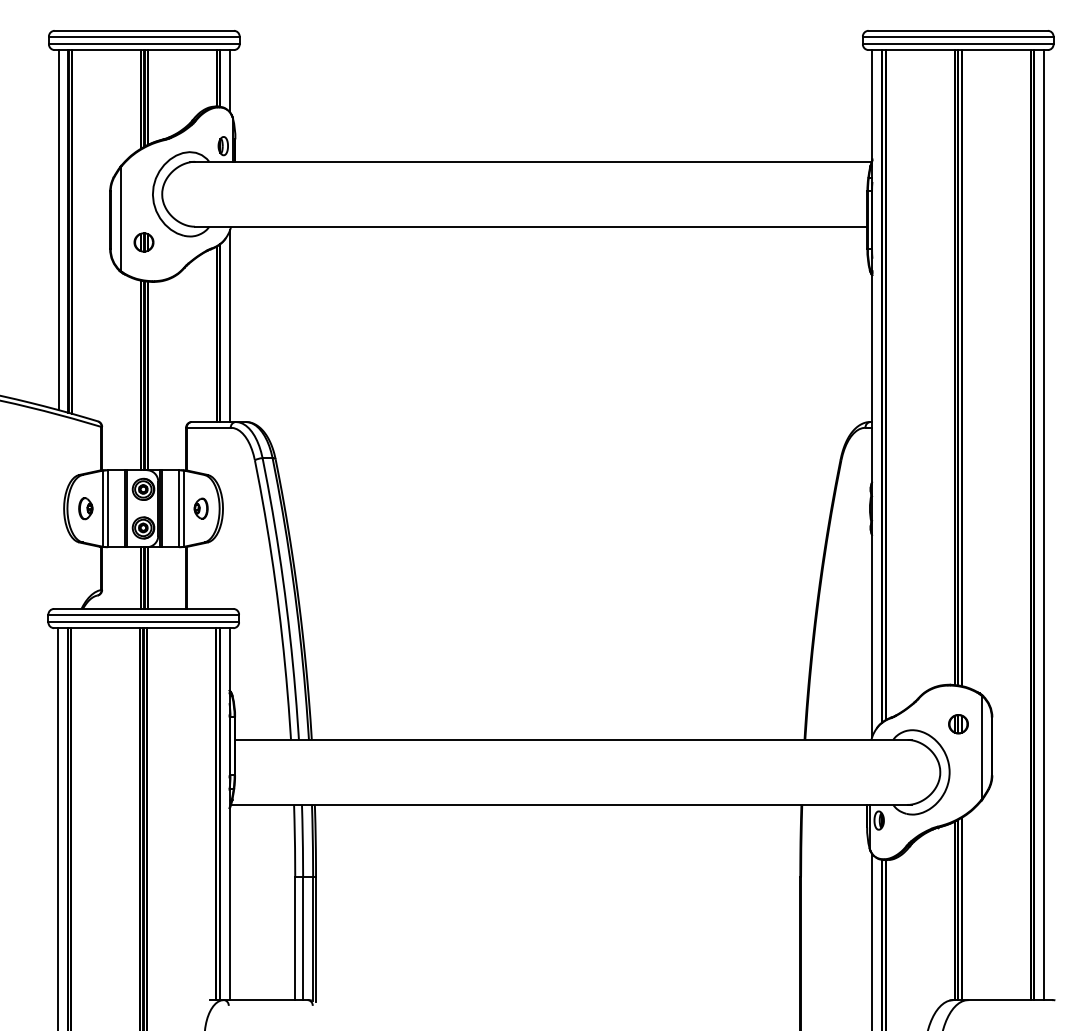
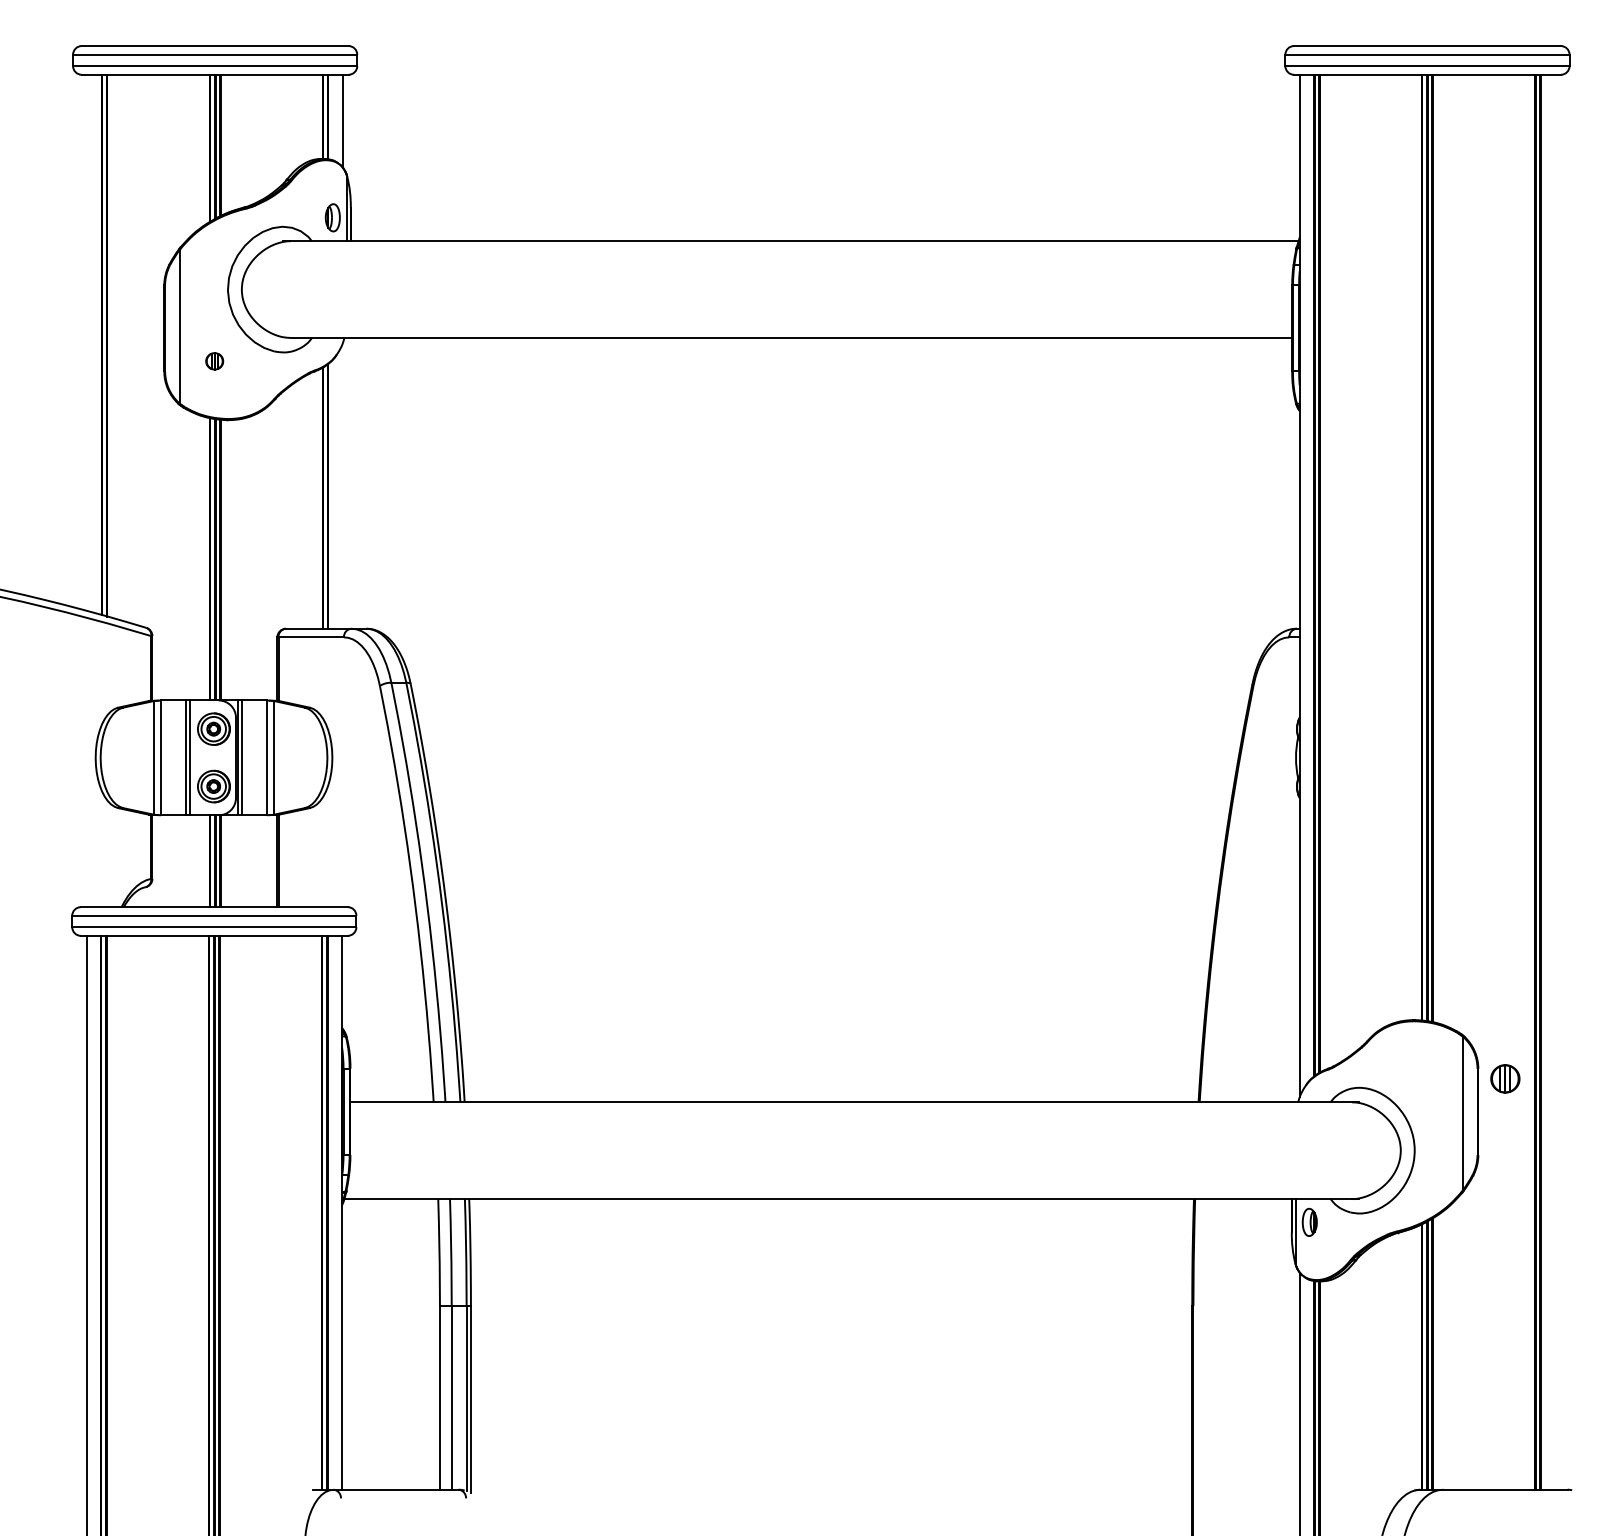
line: (58, 230) -> (87, 343), removed
part: (143, 242) -> (213, 361), size x0.6
line: (230, 326) -> (343, 486), removed
part: (85, 508) -> (127, 757), removed
part: (200, 508) -> (298, 757), removed
line: (1043, 525) -> (1554, 782), removed
part: (958, 724) -> (1505, 1079), moved

